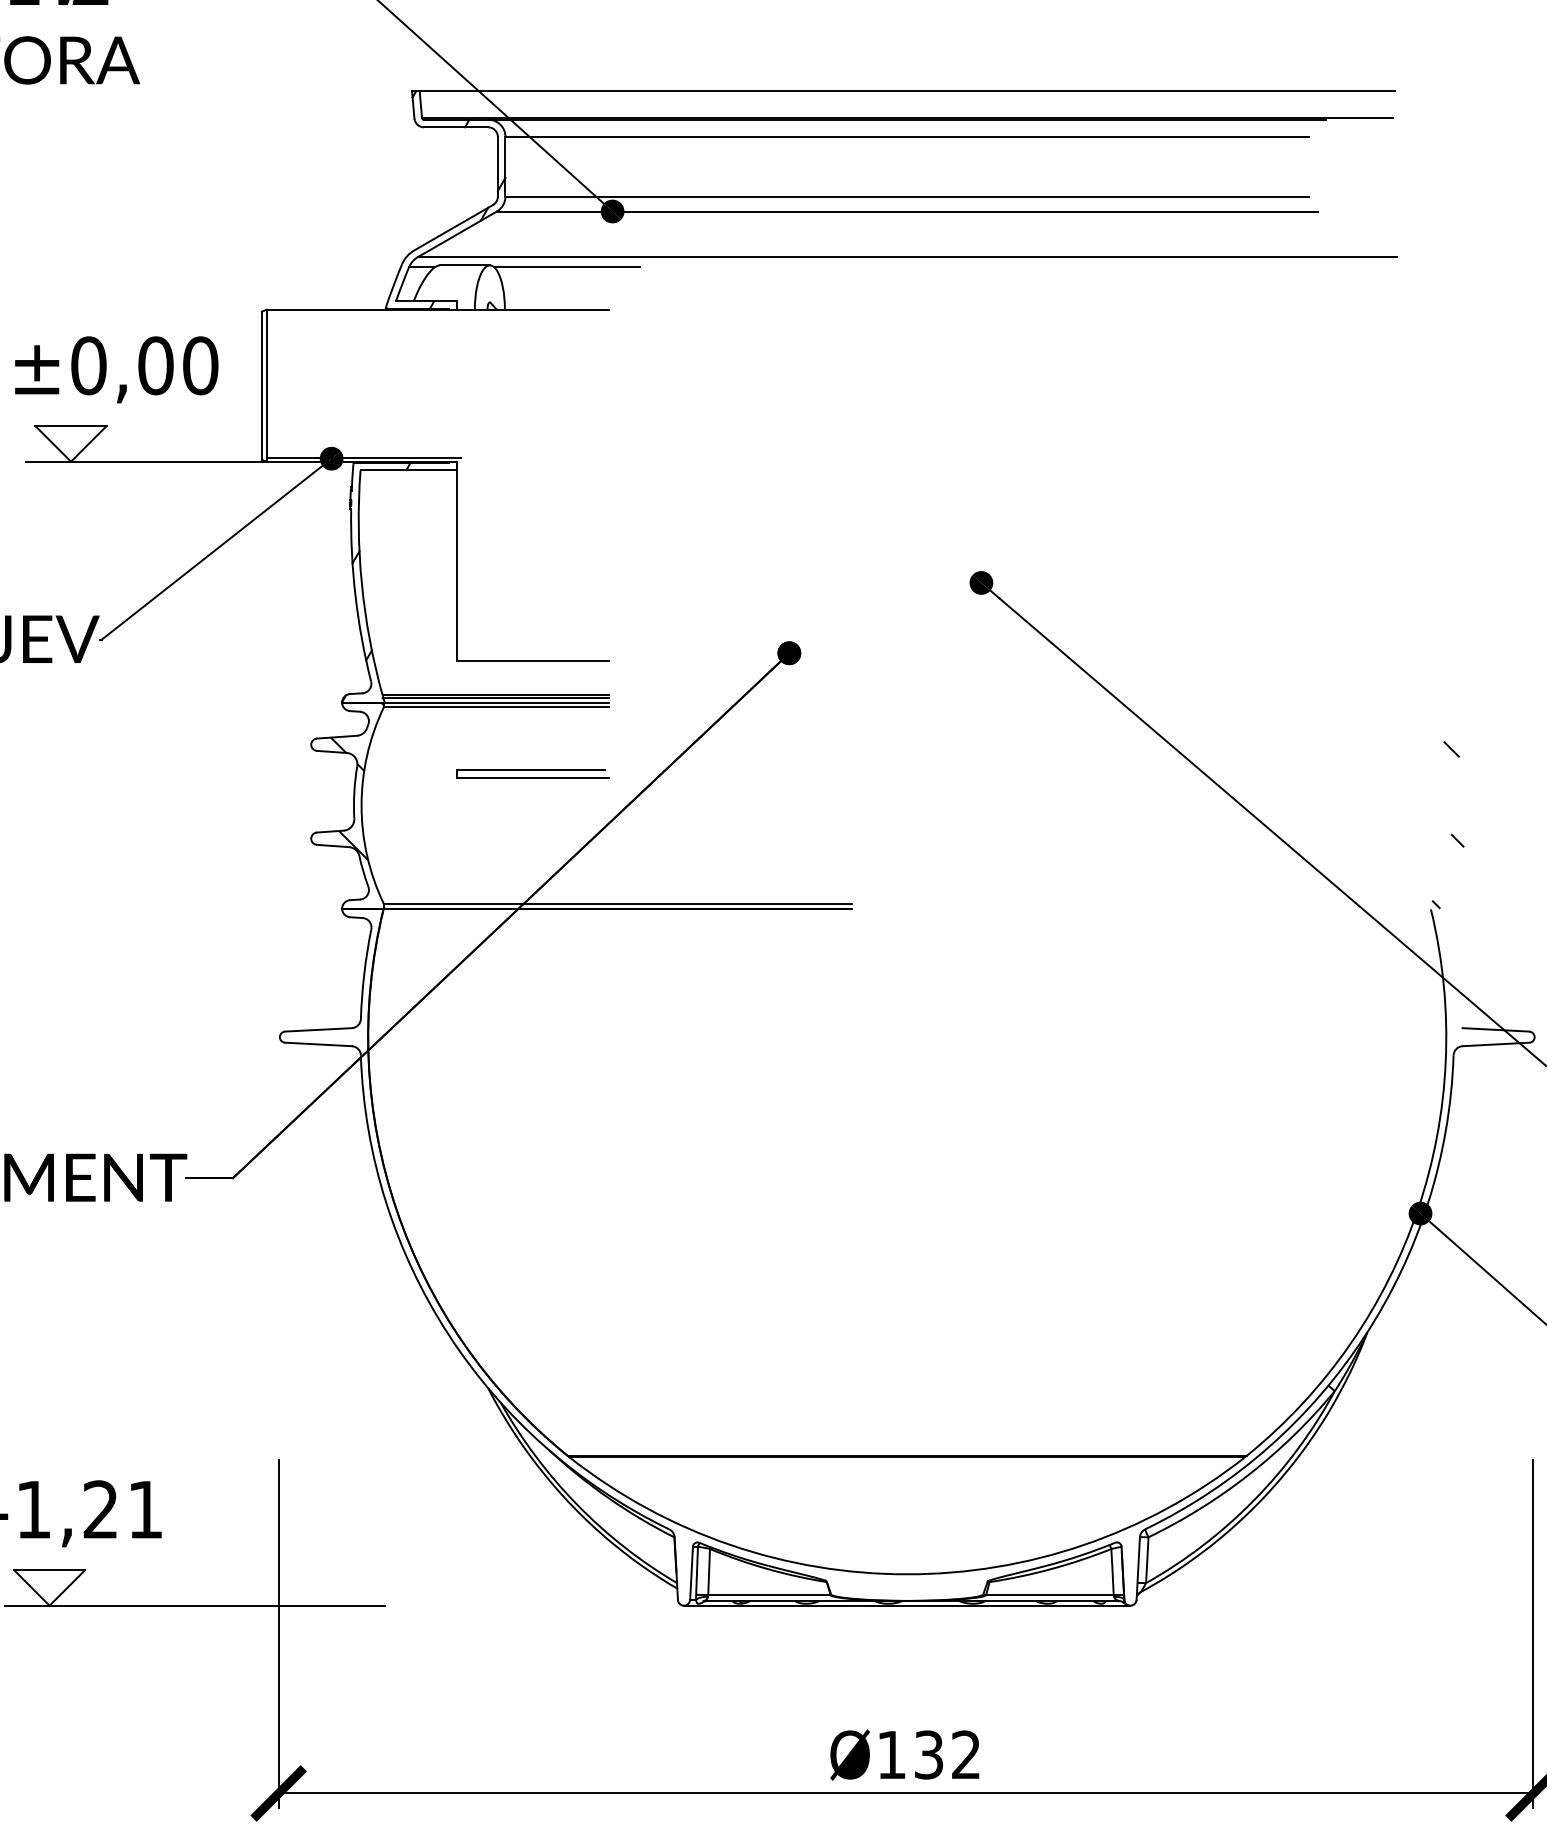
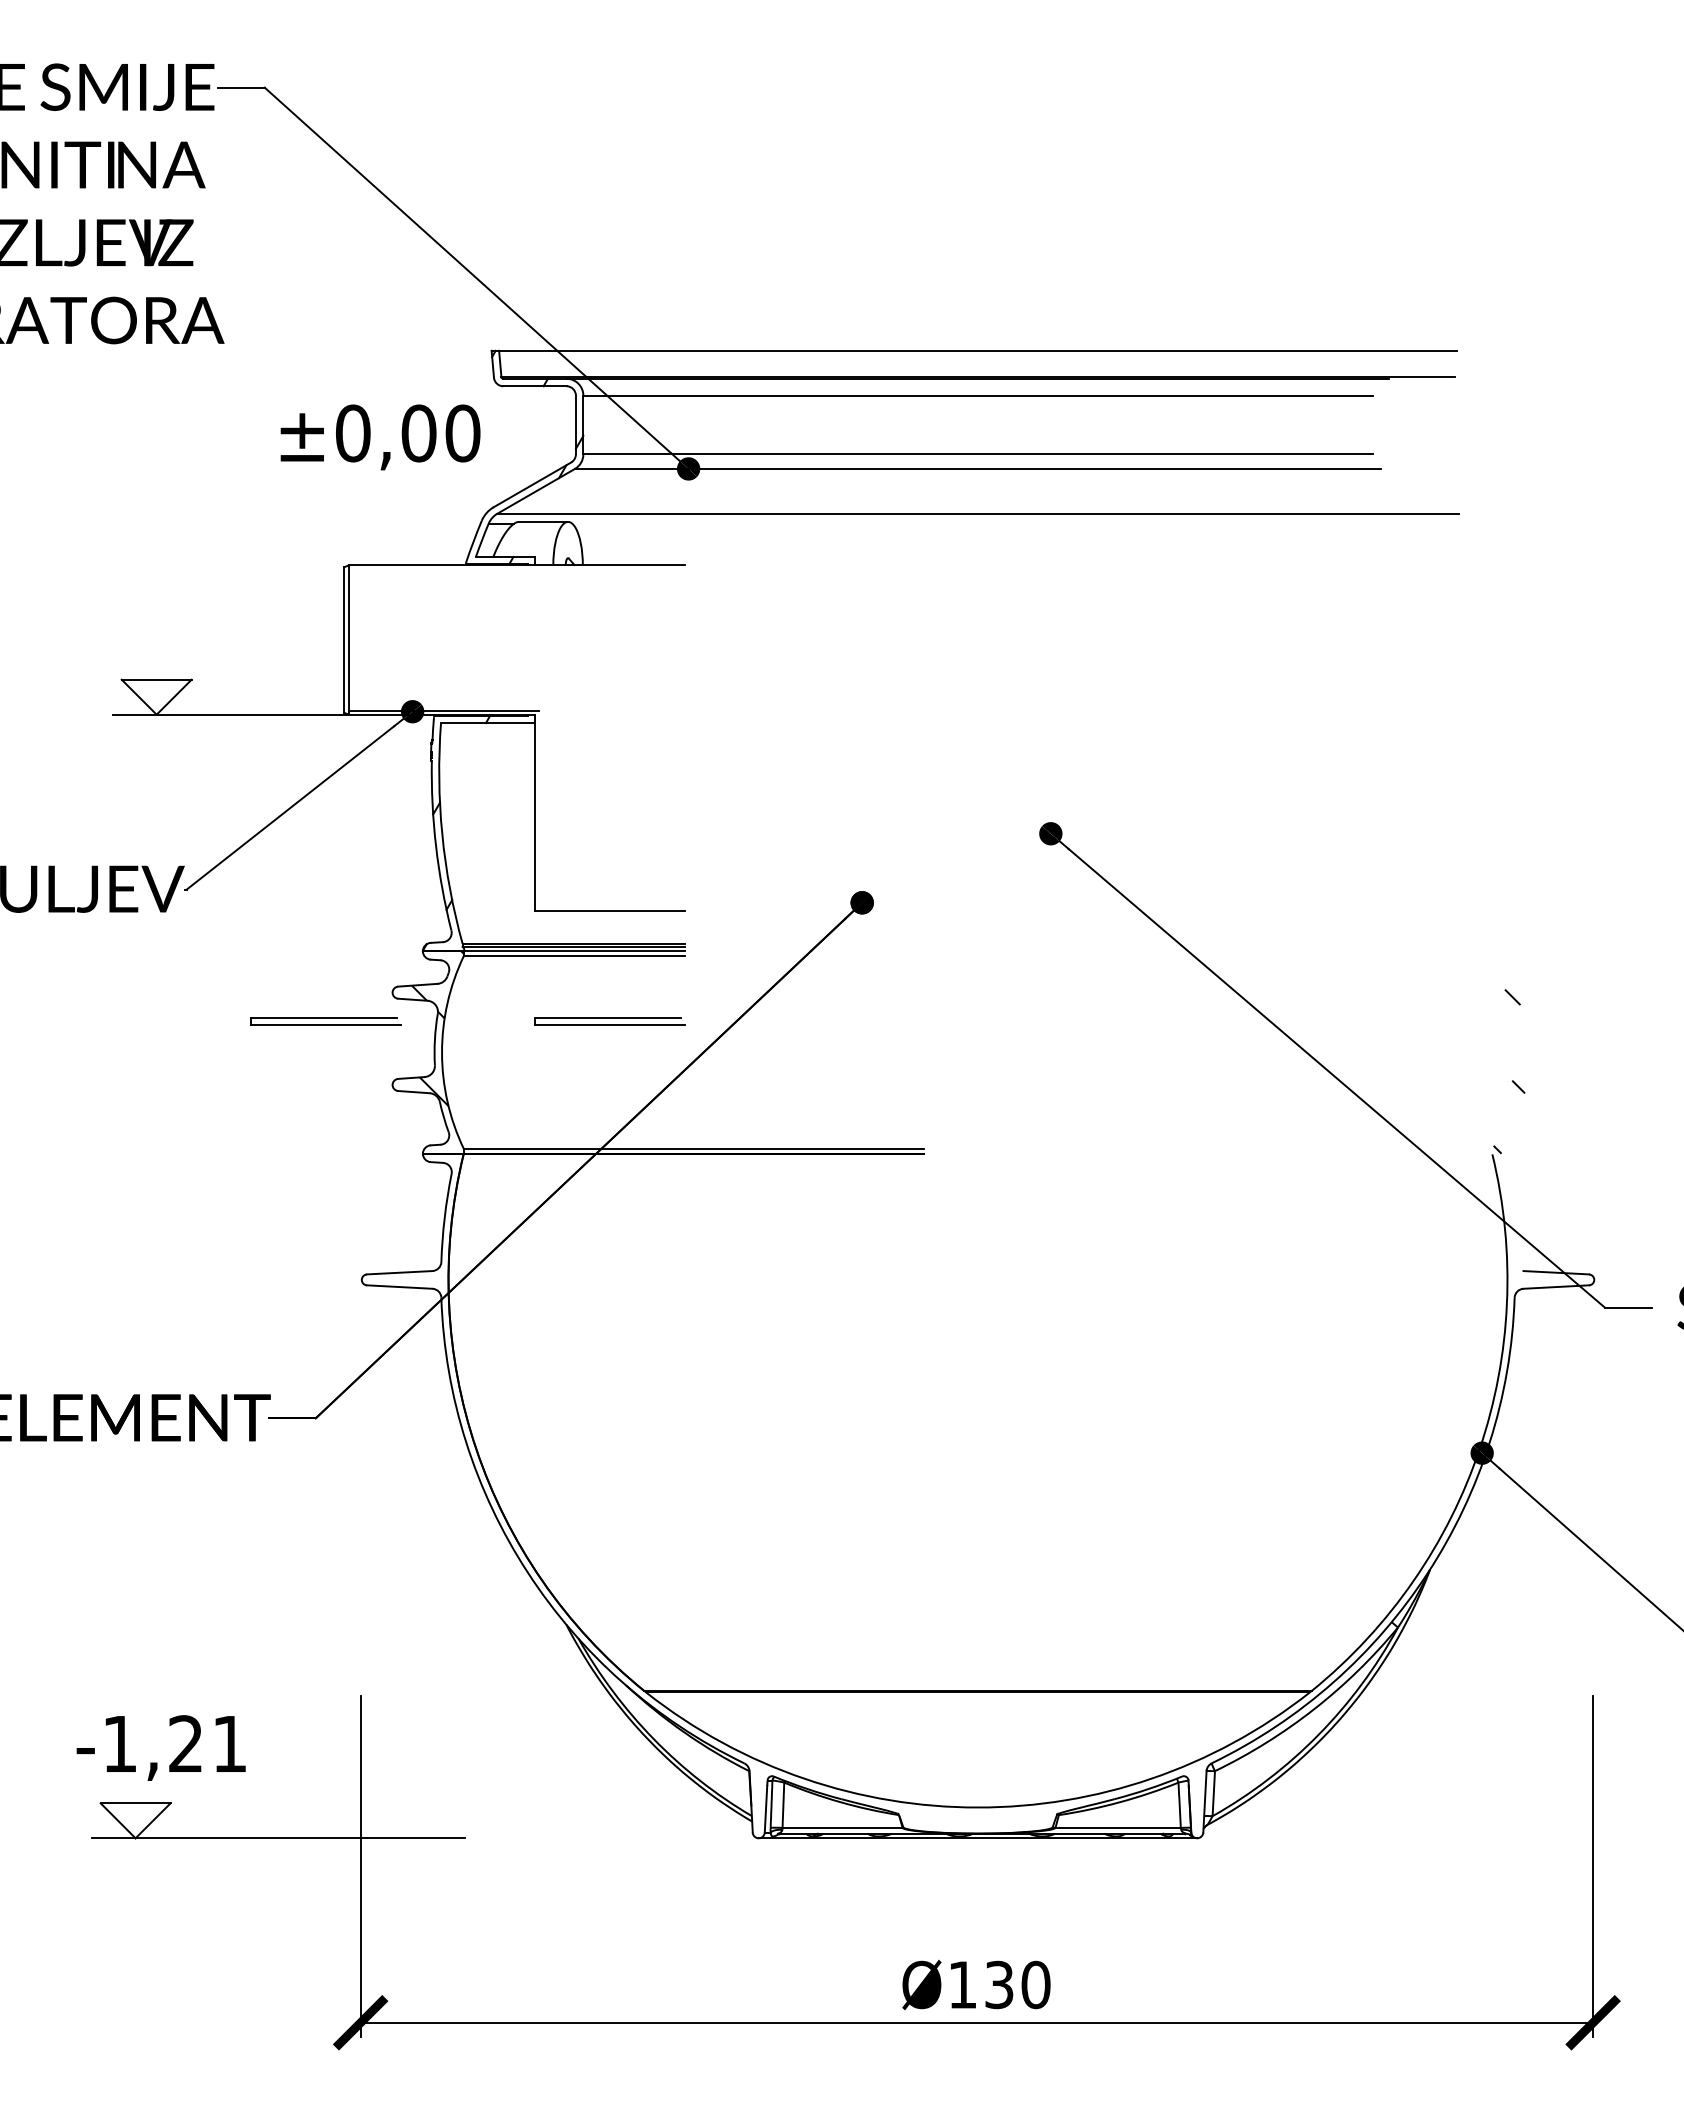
line: (566, 267) -> (643, 523), removed
text: (116, 369) -> (380, 437), moved
part: (242, 774) -> (325, 1021), added
text: (965, 1754) -> (1035, 1984), Ø132 -> Ø130

